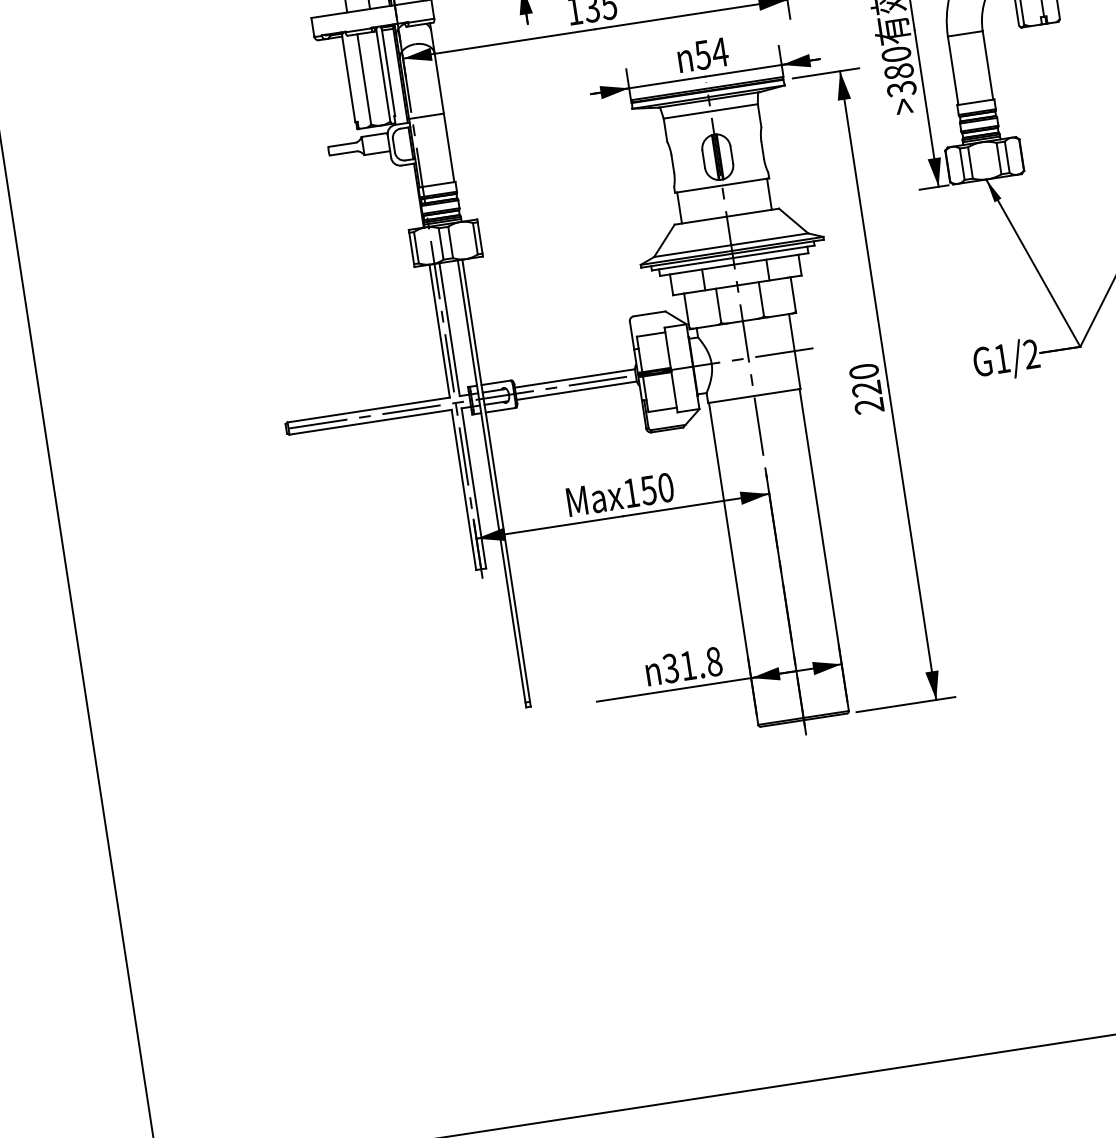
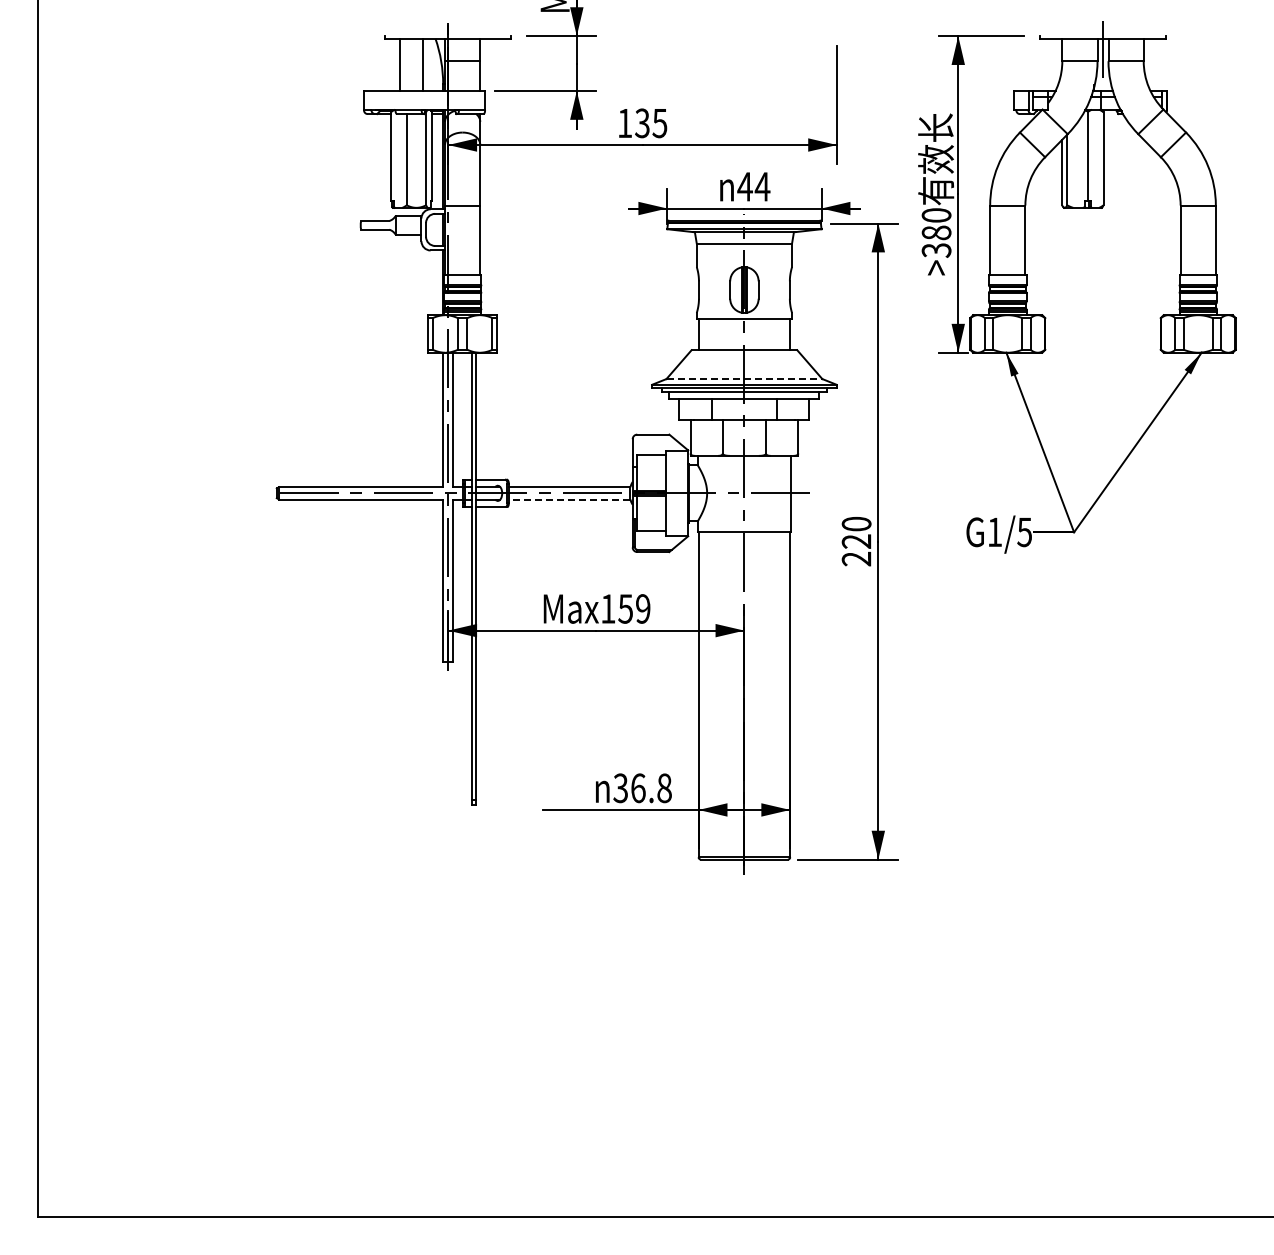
text: (702, 54) -> (744, 186), 54 -> 44
line: (731, 245) -> (744, 379), solid -> dashed
text: (1031, 354) -> (1024, 532), G1/2 -> G1/5
line: (576, 390) -> (569, 499), solid -> dashed
text: (666, 487) -> (643, 608), Max150 -> Max159
text: (688, 665) -> (638, 788), 31.8 -> 36.8

